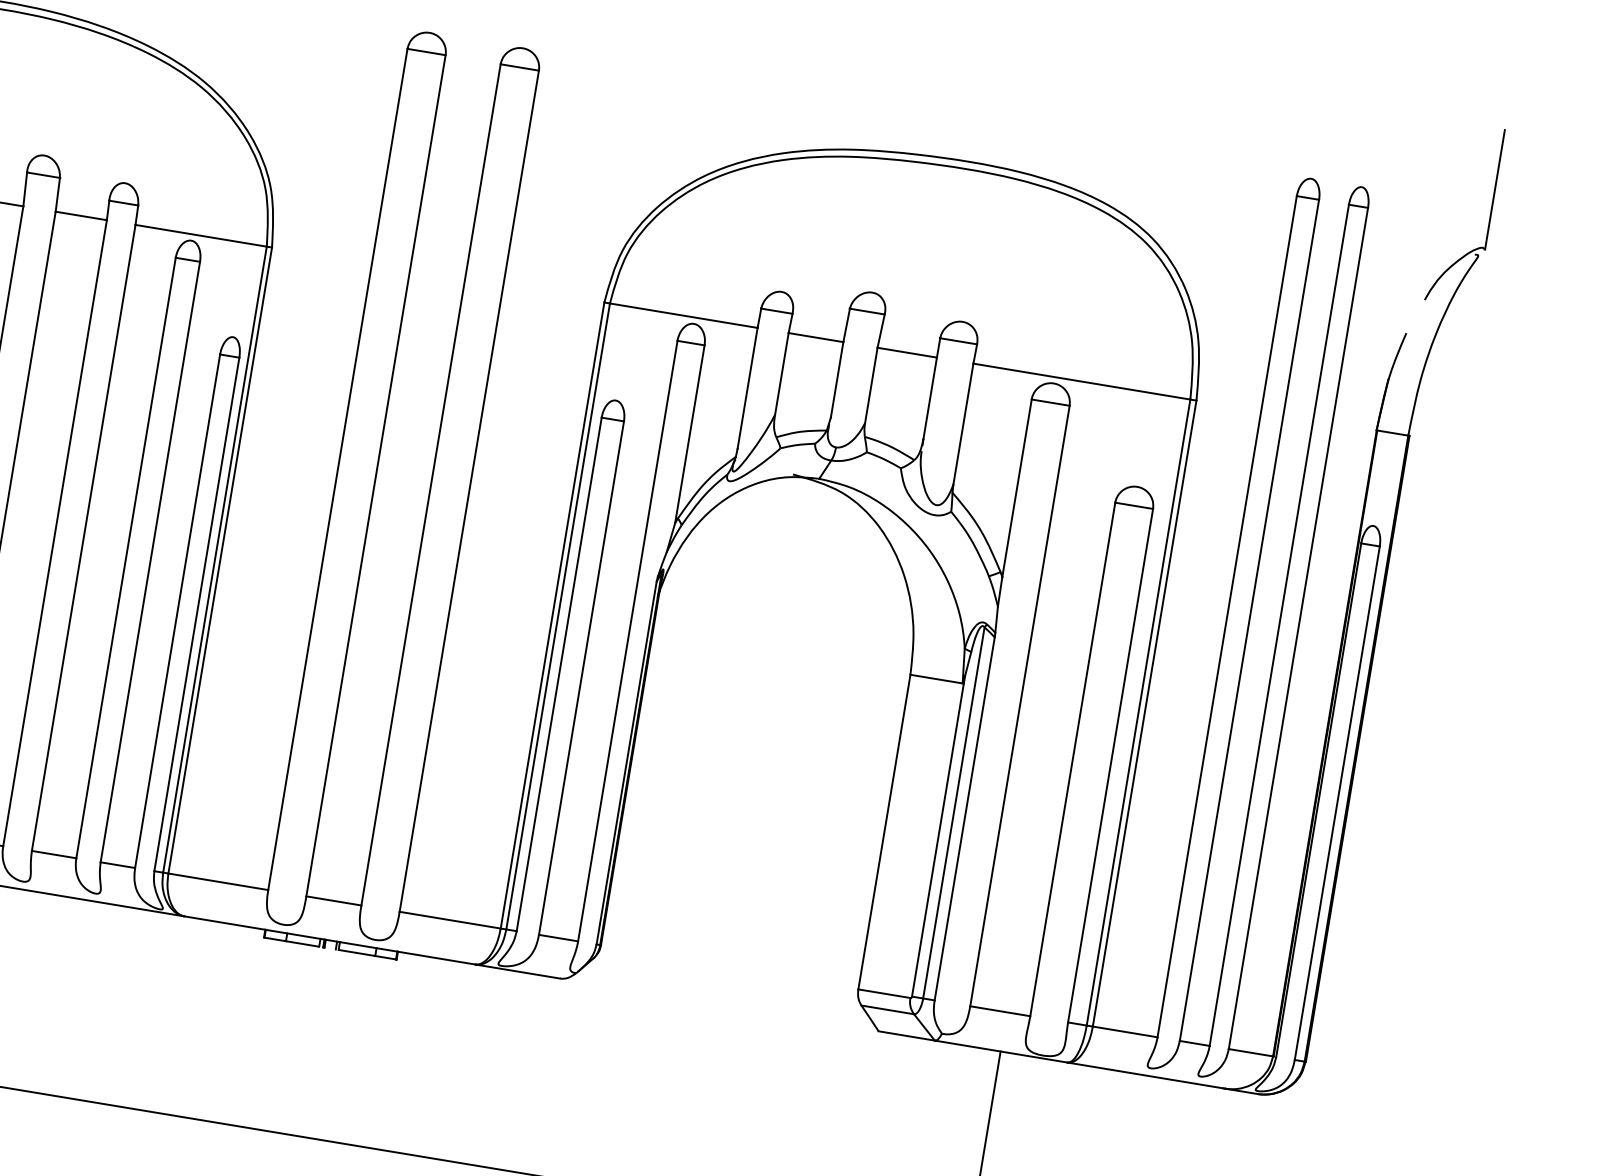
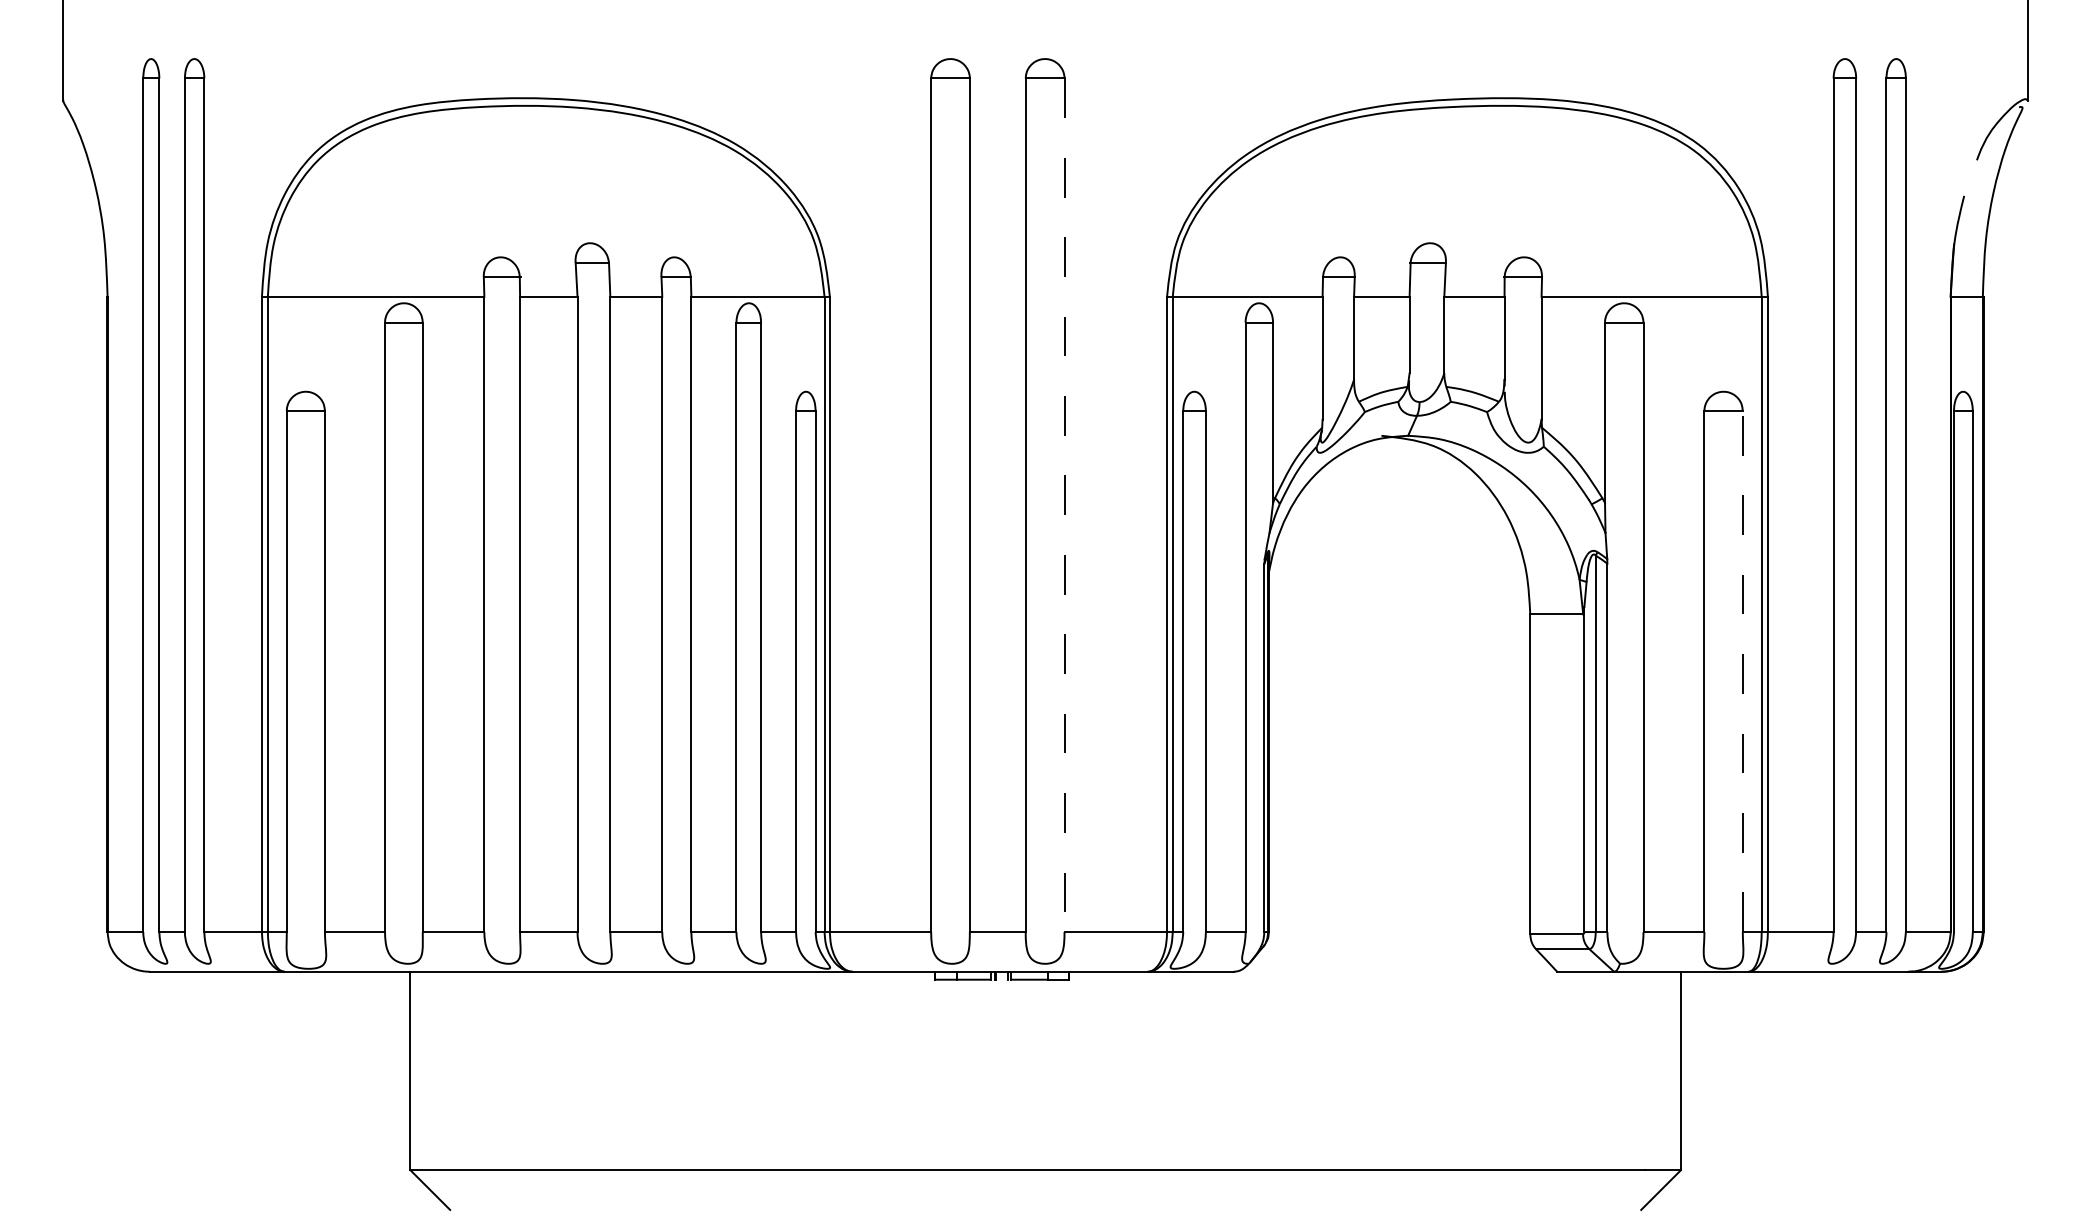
line: (469, 491) -> (1064, 505), solid -> dashed
line: (1110, 765) -> (1742, 671), solid -> dashed

